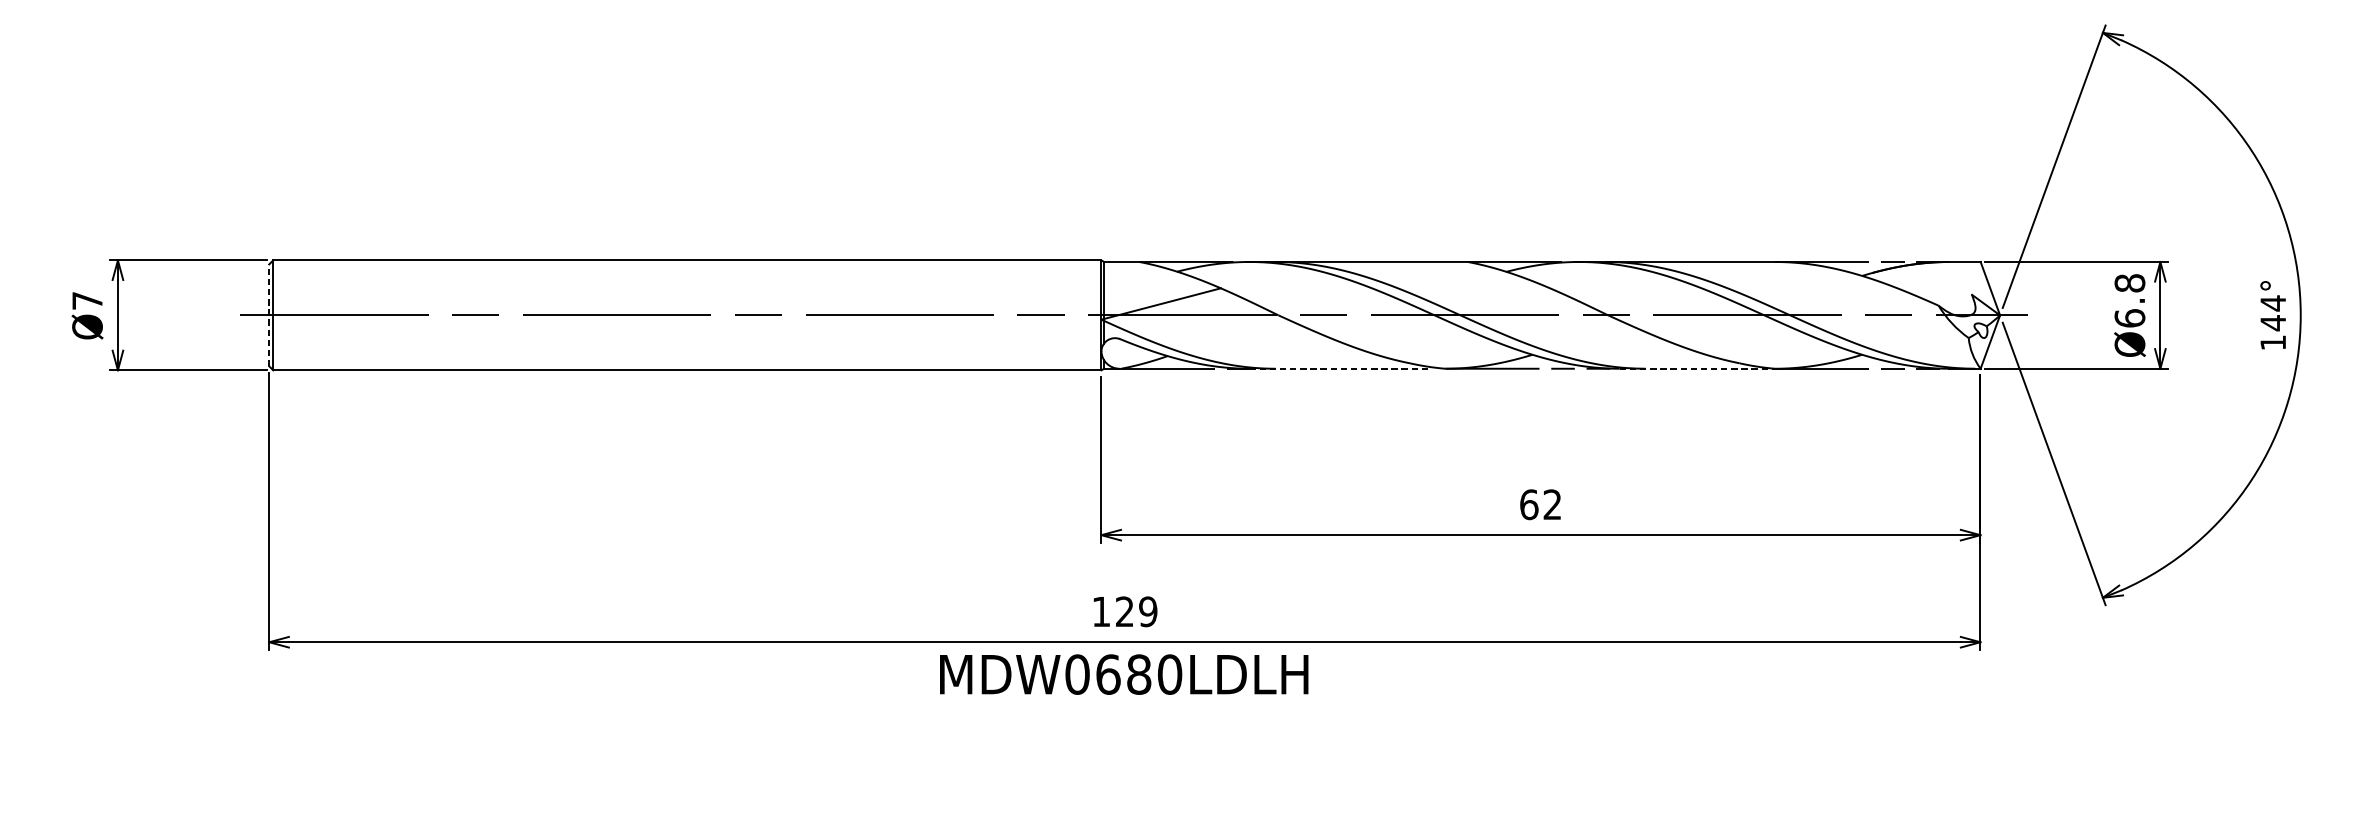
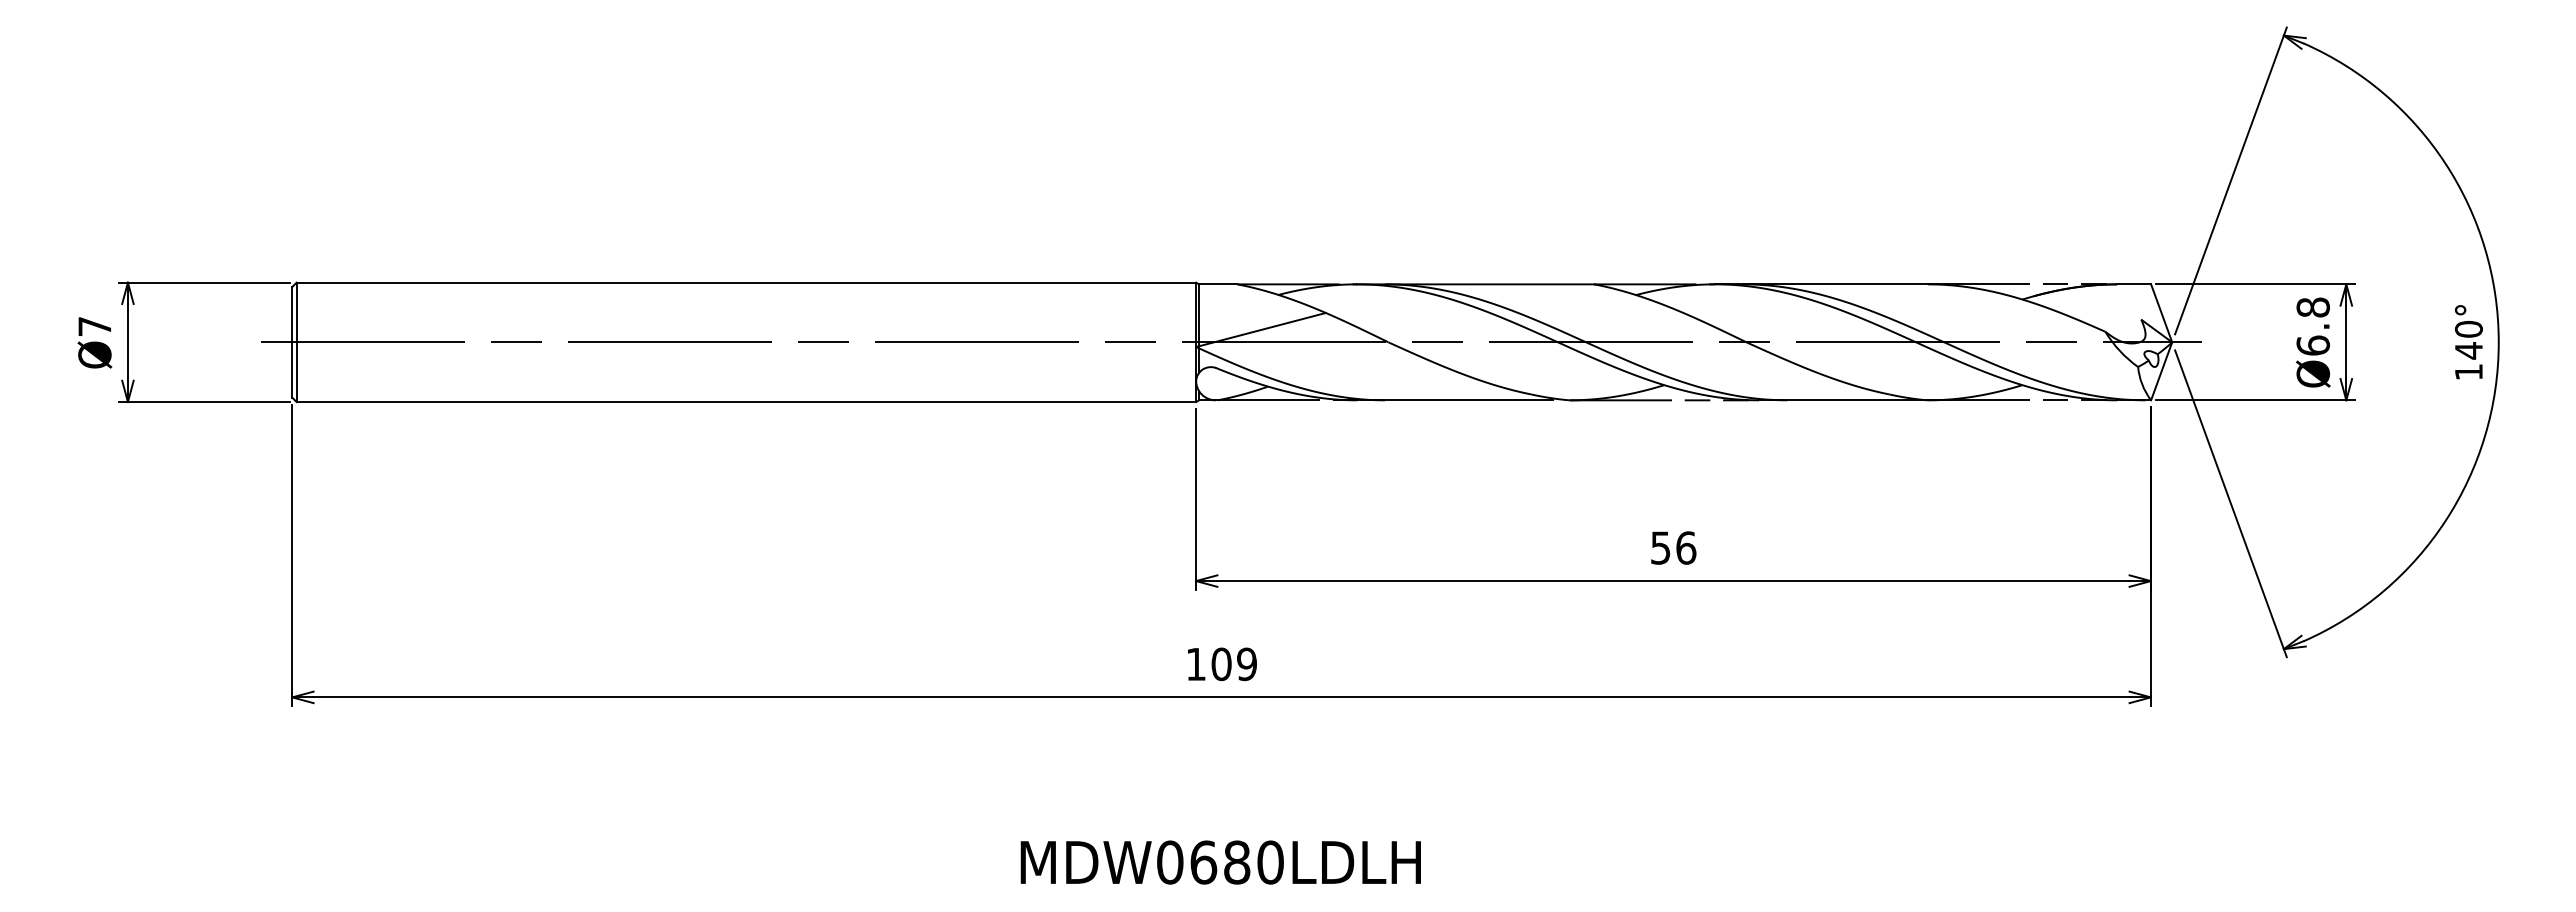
text: (2272, 303) -> (2468, 329), 144° -> 140°
line: (269, 314) -> (292, 341), dashed -> solid
line: (1339, 368) -> (1454, 400), dashed -> solid
line: (1697, 368) -> (1843, 400), dashed -> solid
text: (1540, 504) -> (1673, 547), 62 -> 56
text: (1124, 611) -> (1221, 664), 129 -> 109
text: (1123, 674) -> (1220, 862), moved

